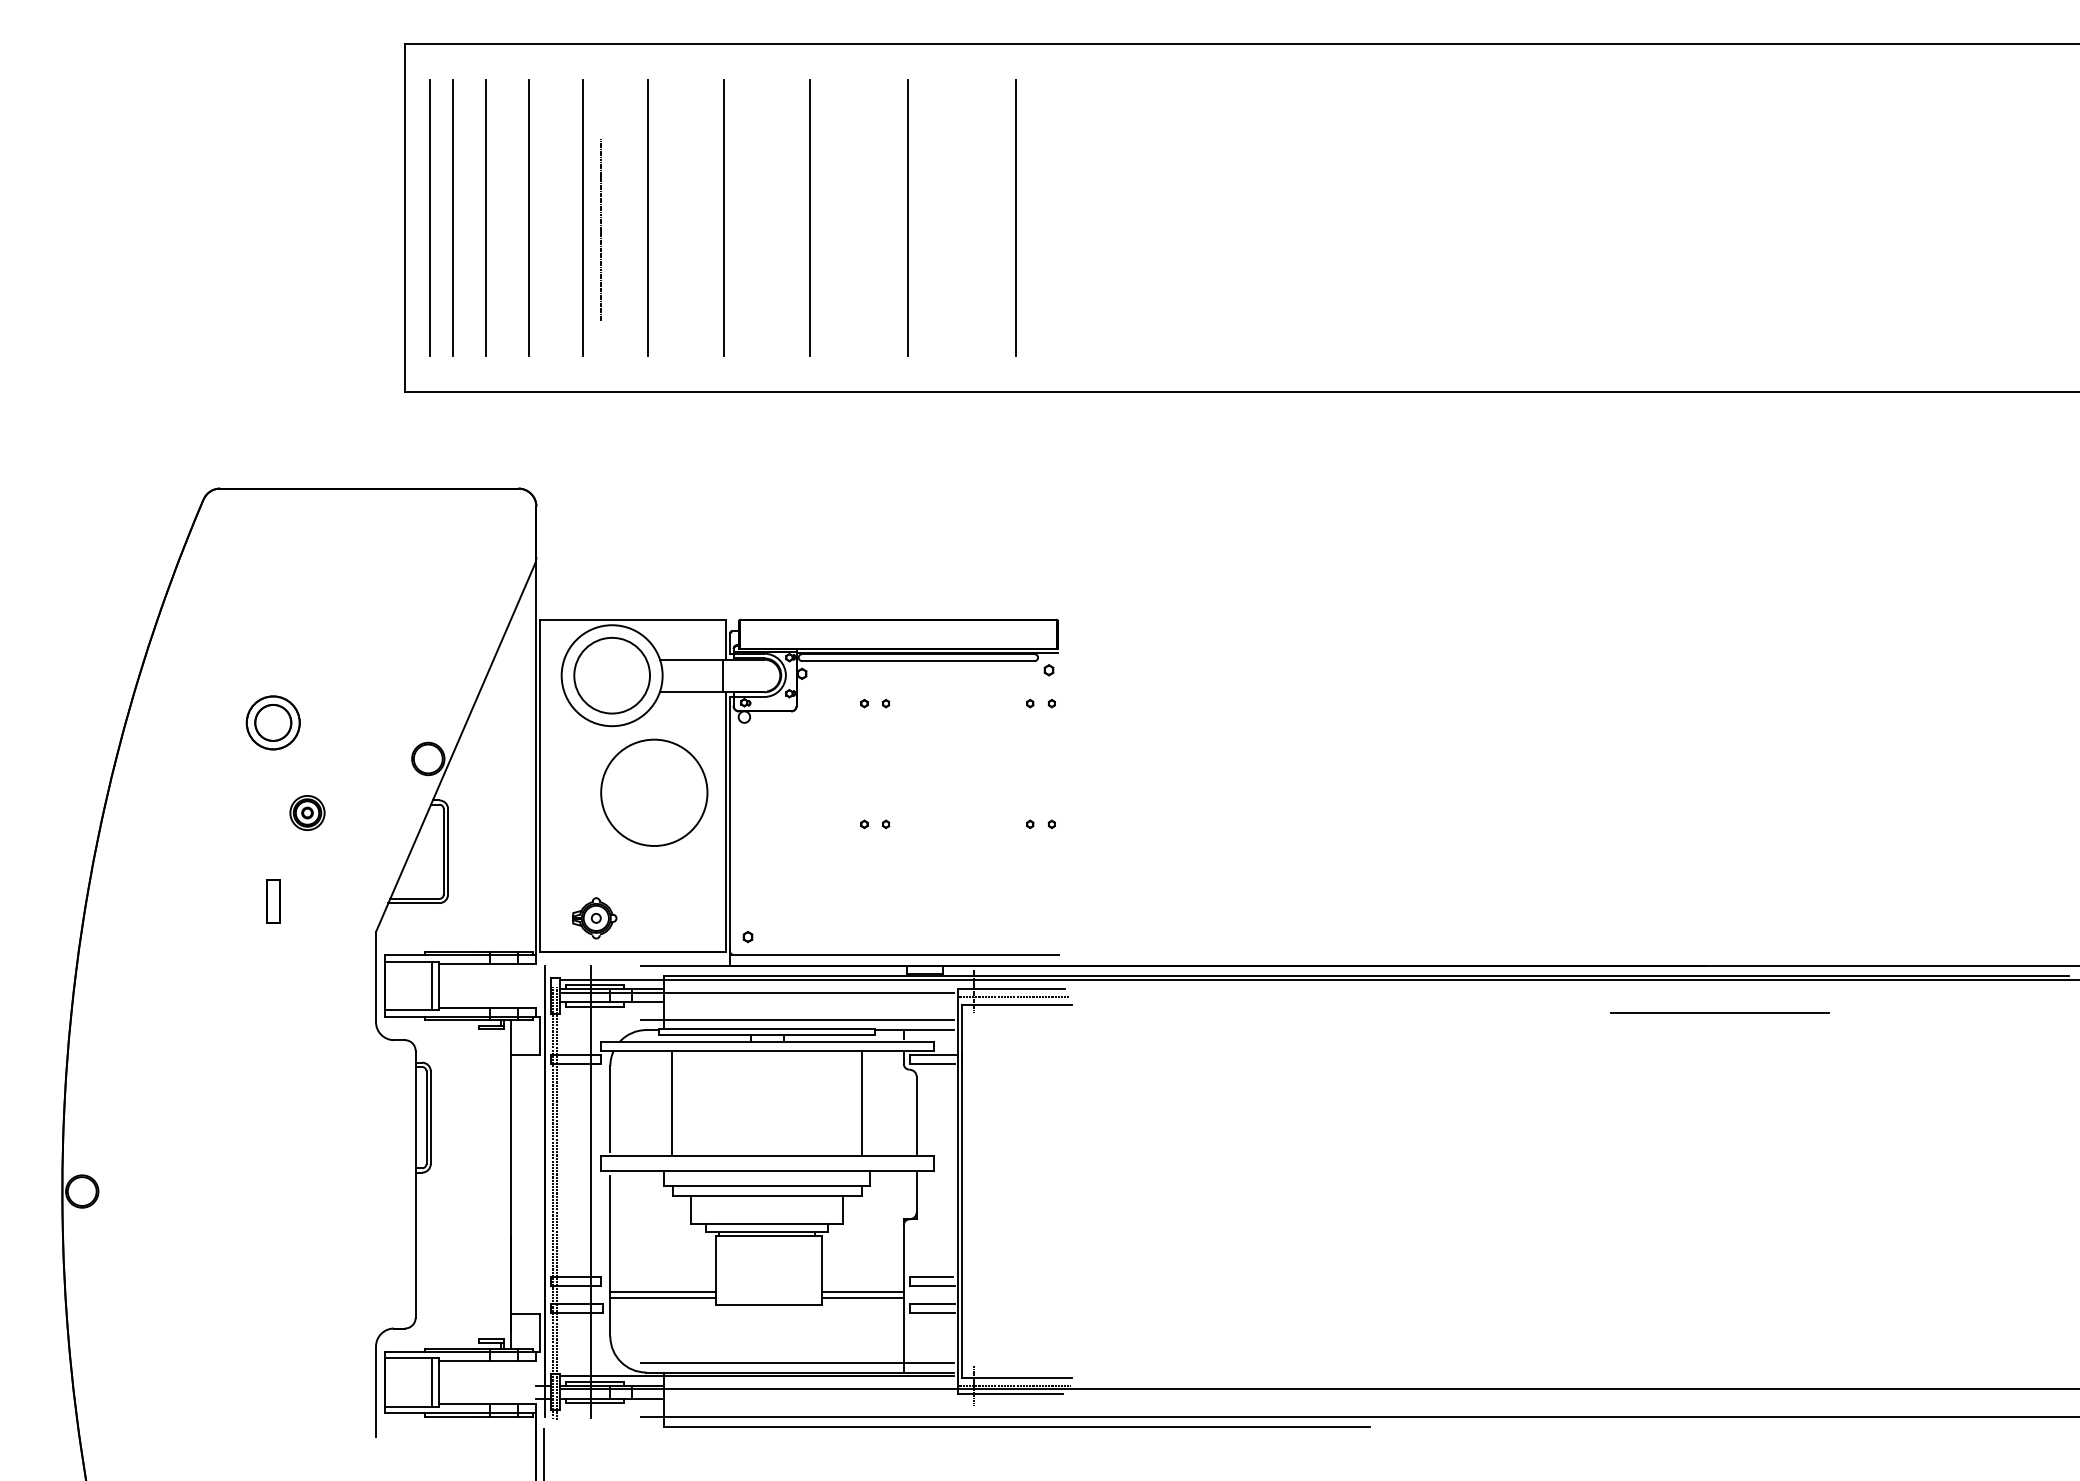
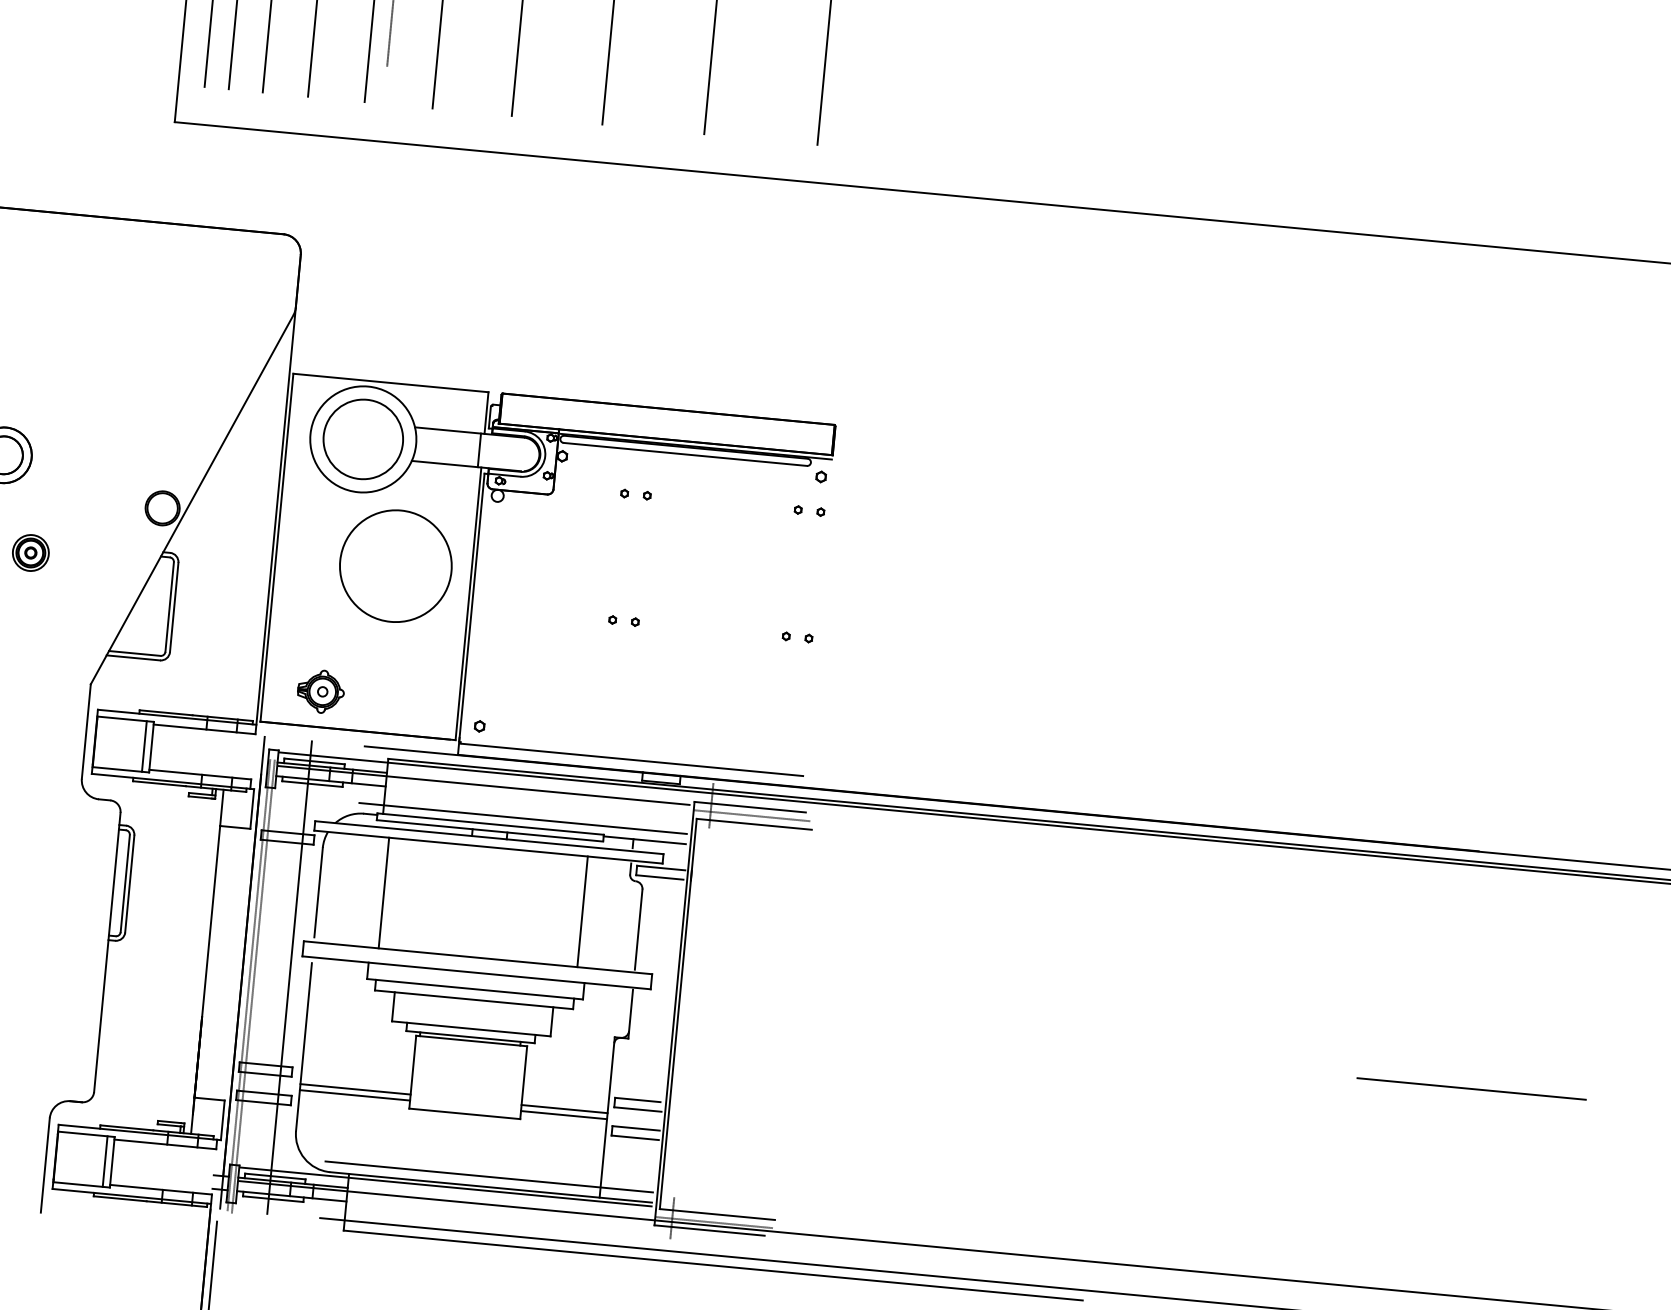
line: (1719, 1012) -> (1471, 1088), moved

